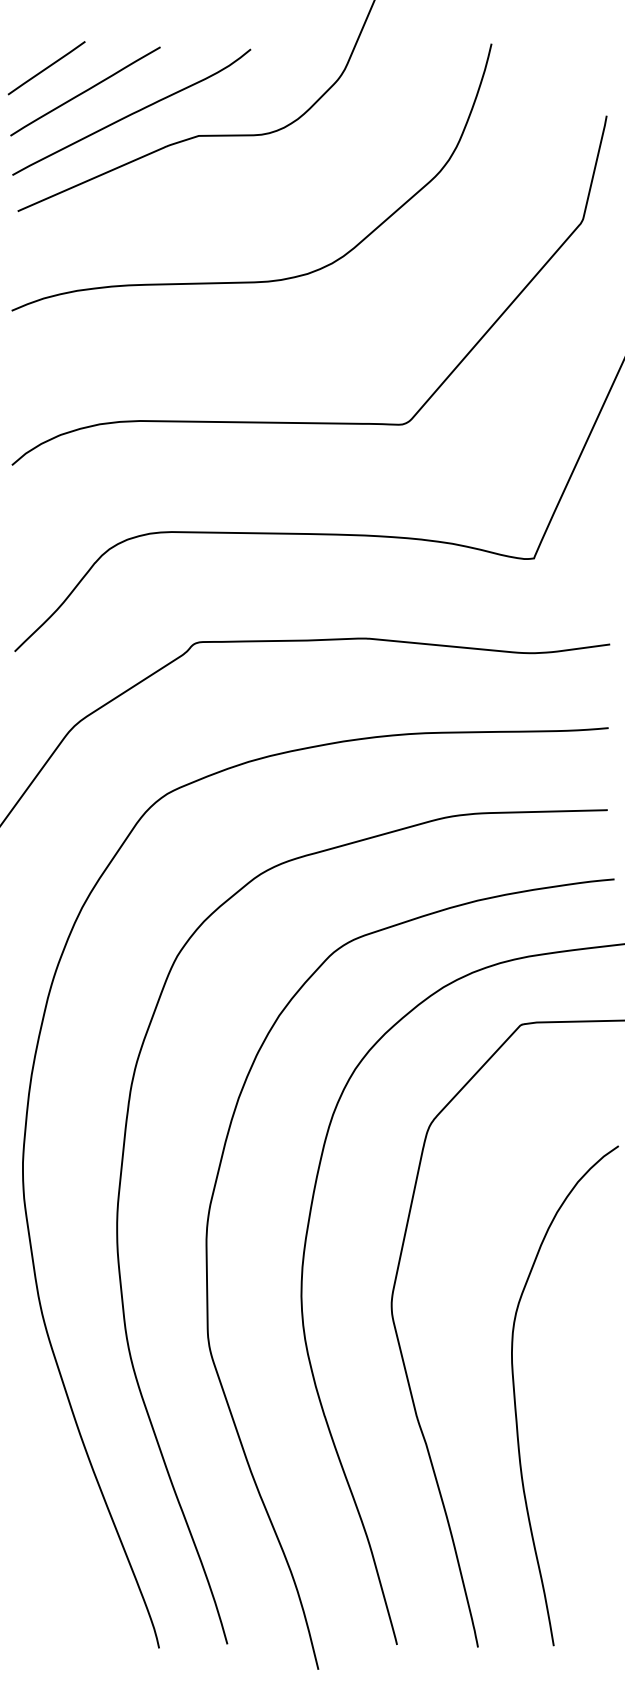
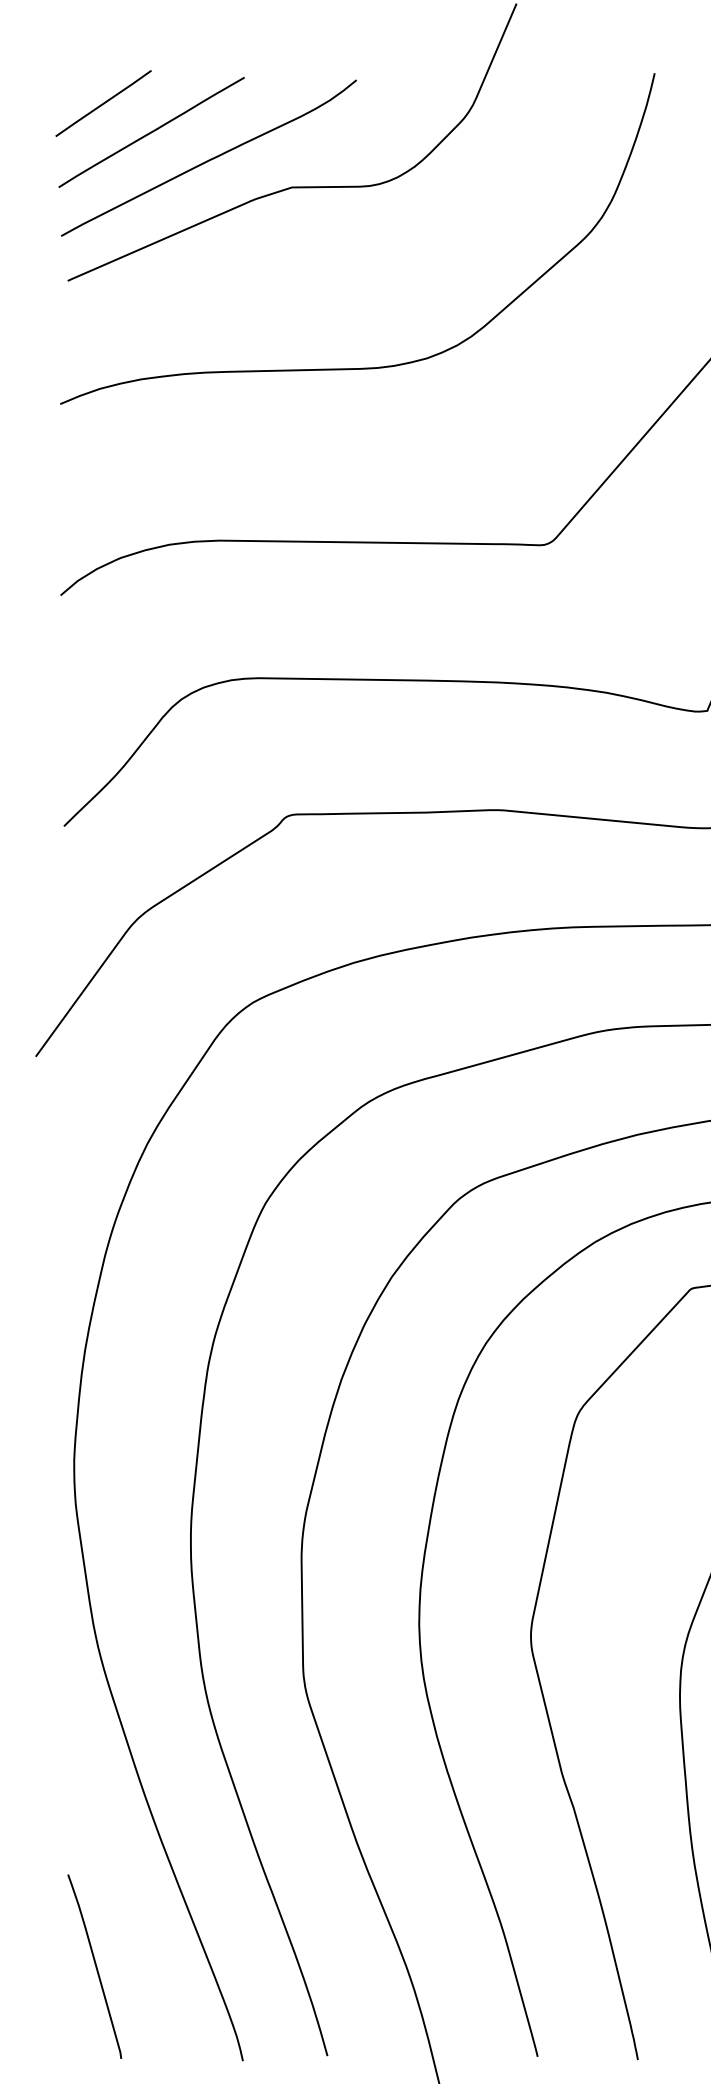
curve: (39, 1571) -> (94, 1965), added

